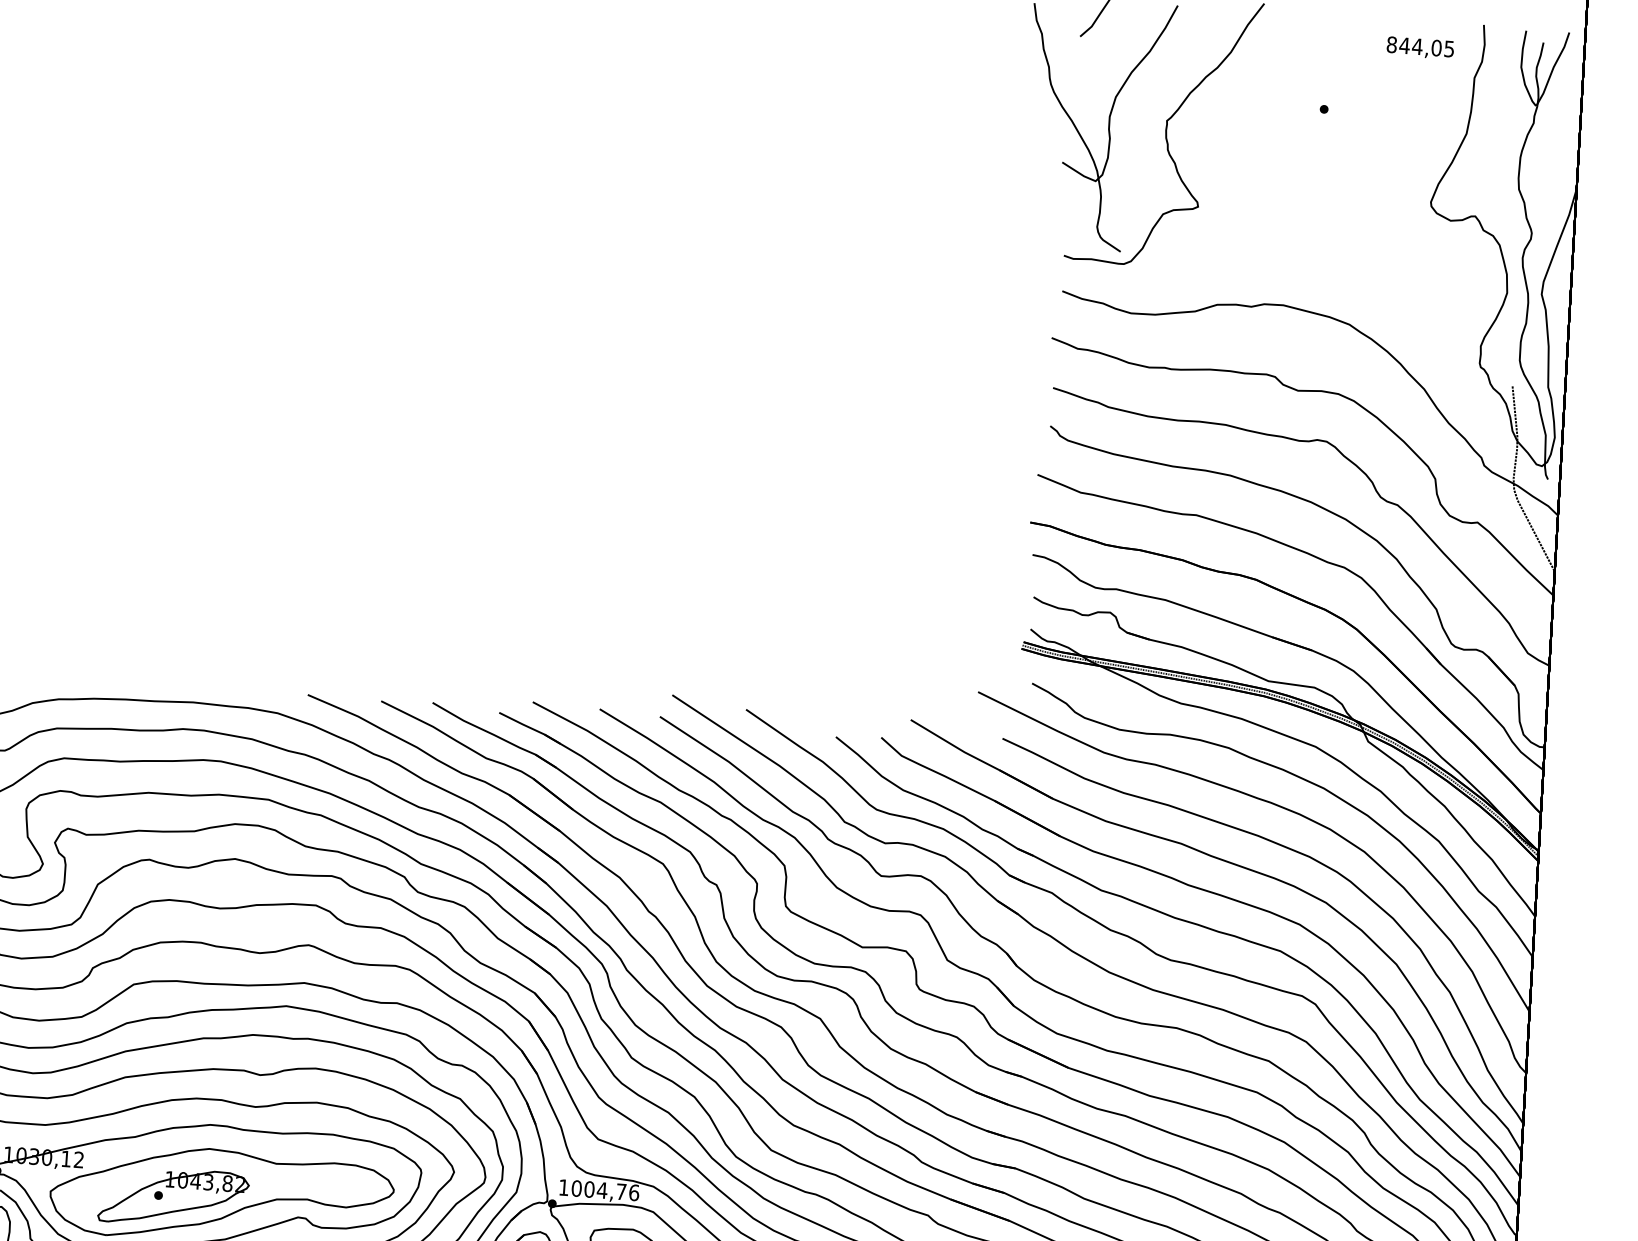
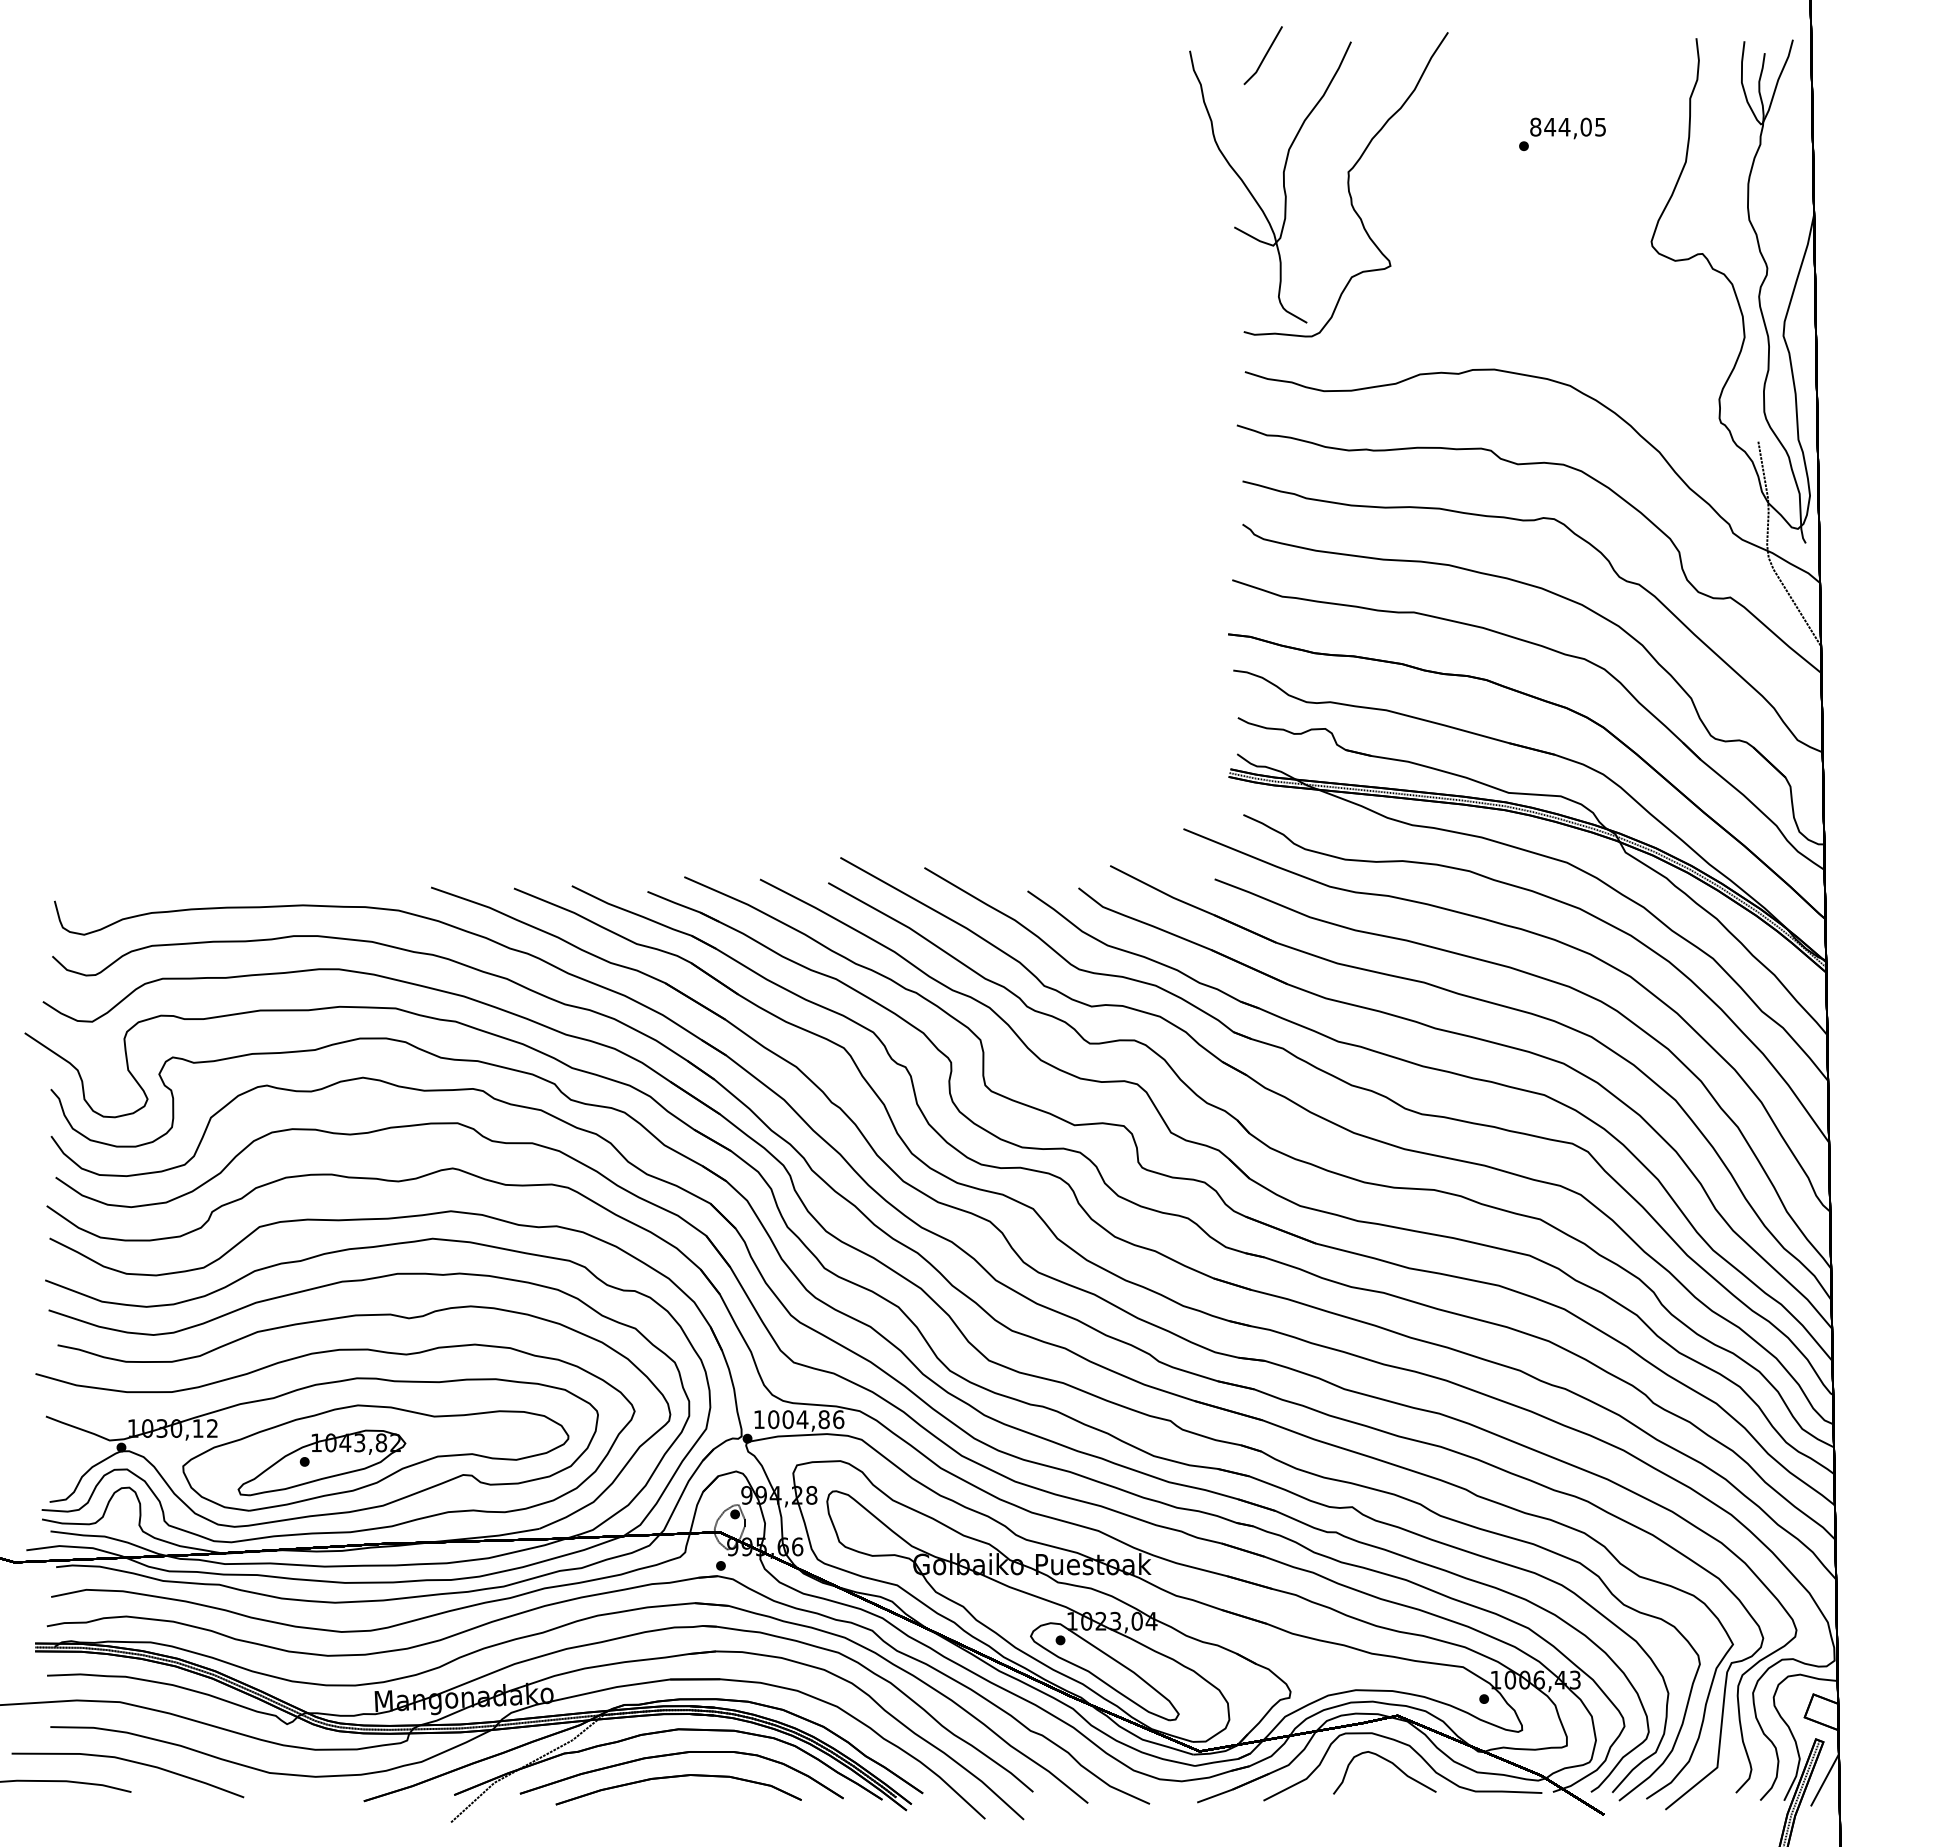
text: (1419, 48) -> (1567, 128), moved
text: (620, 1191) -> (823, 1419), 1004,76 -> 1004,86

